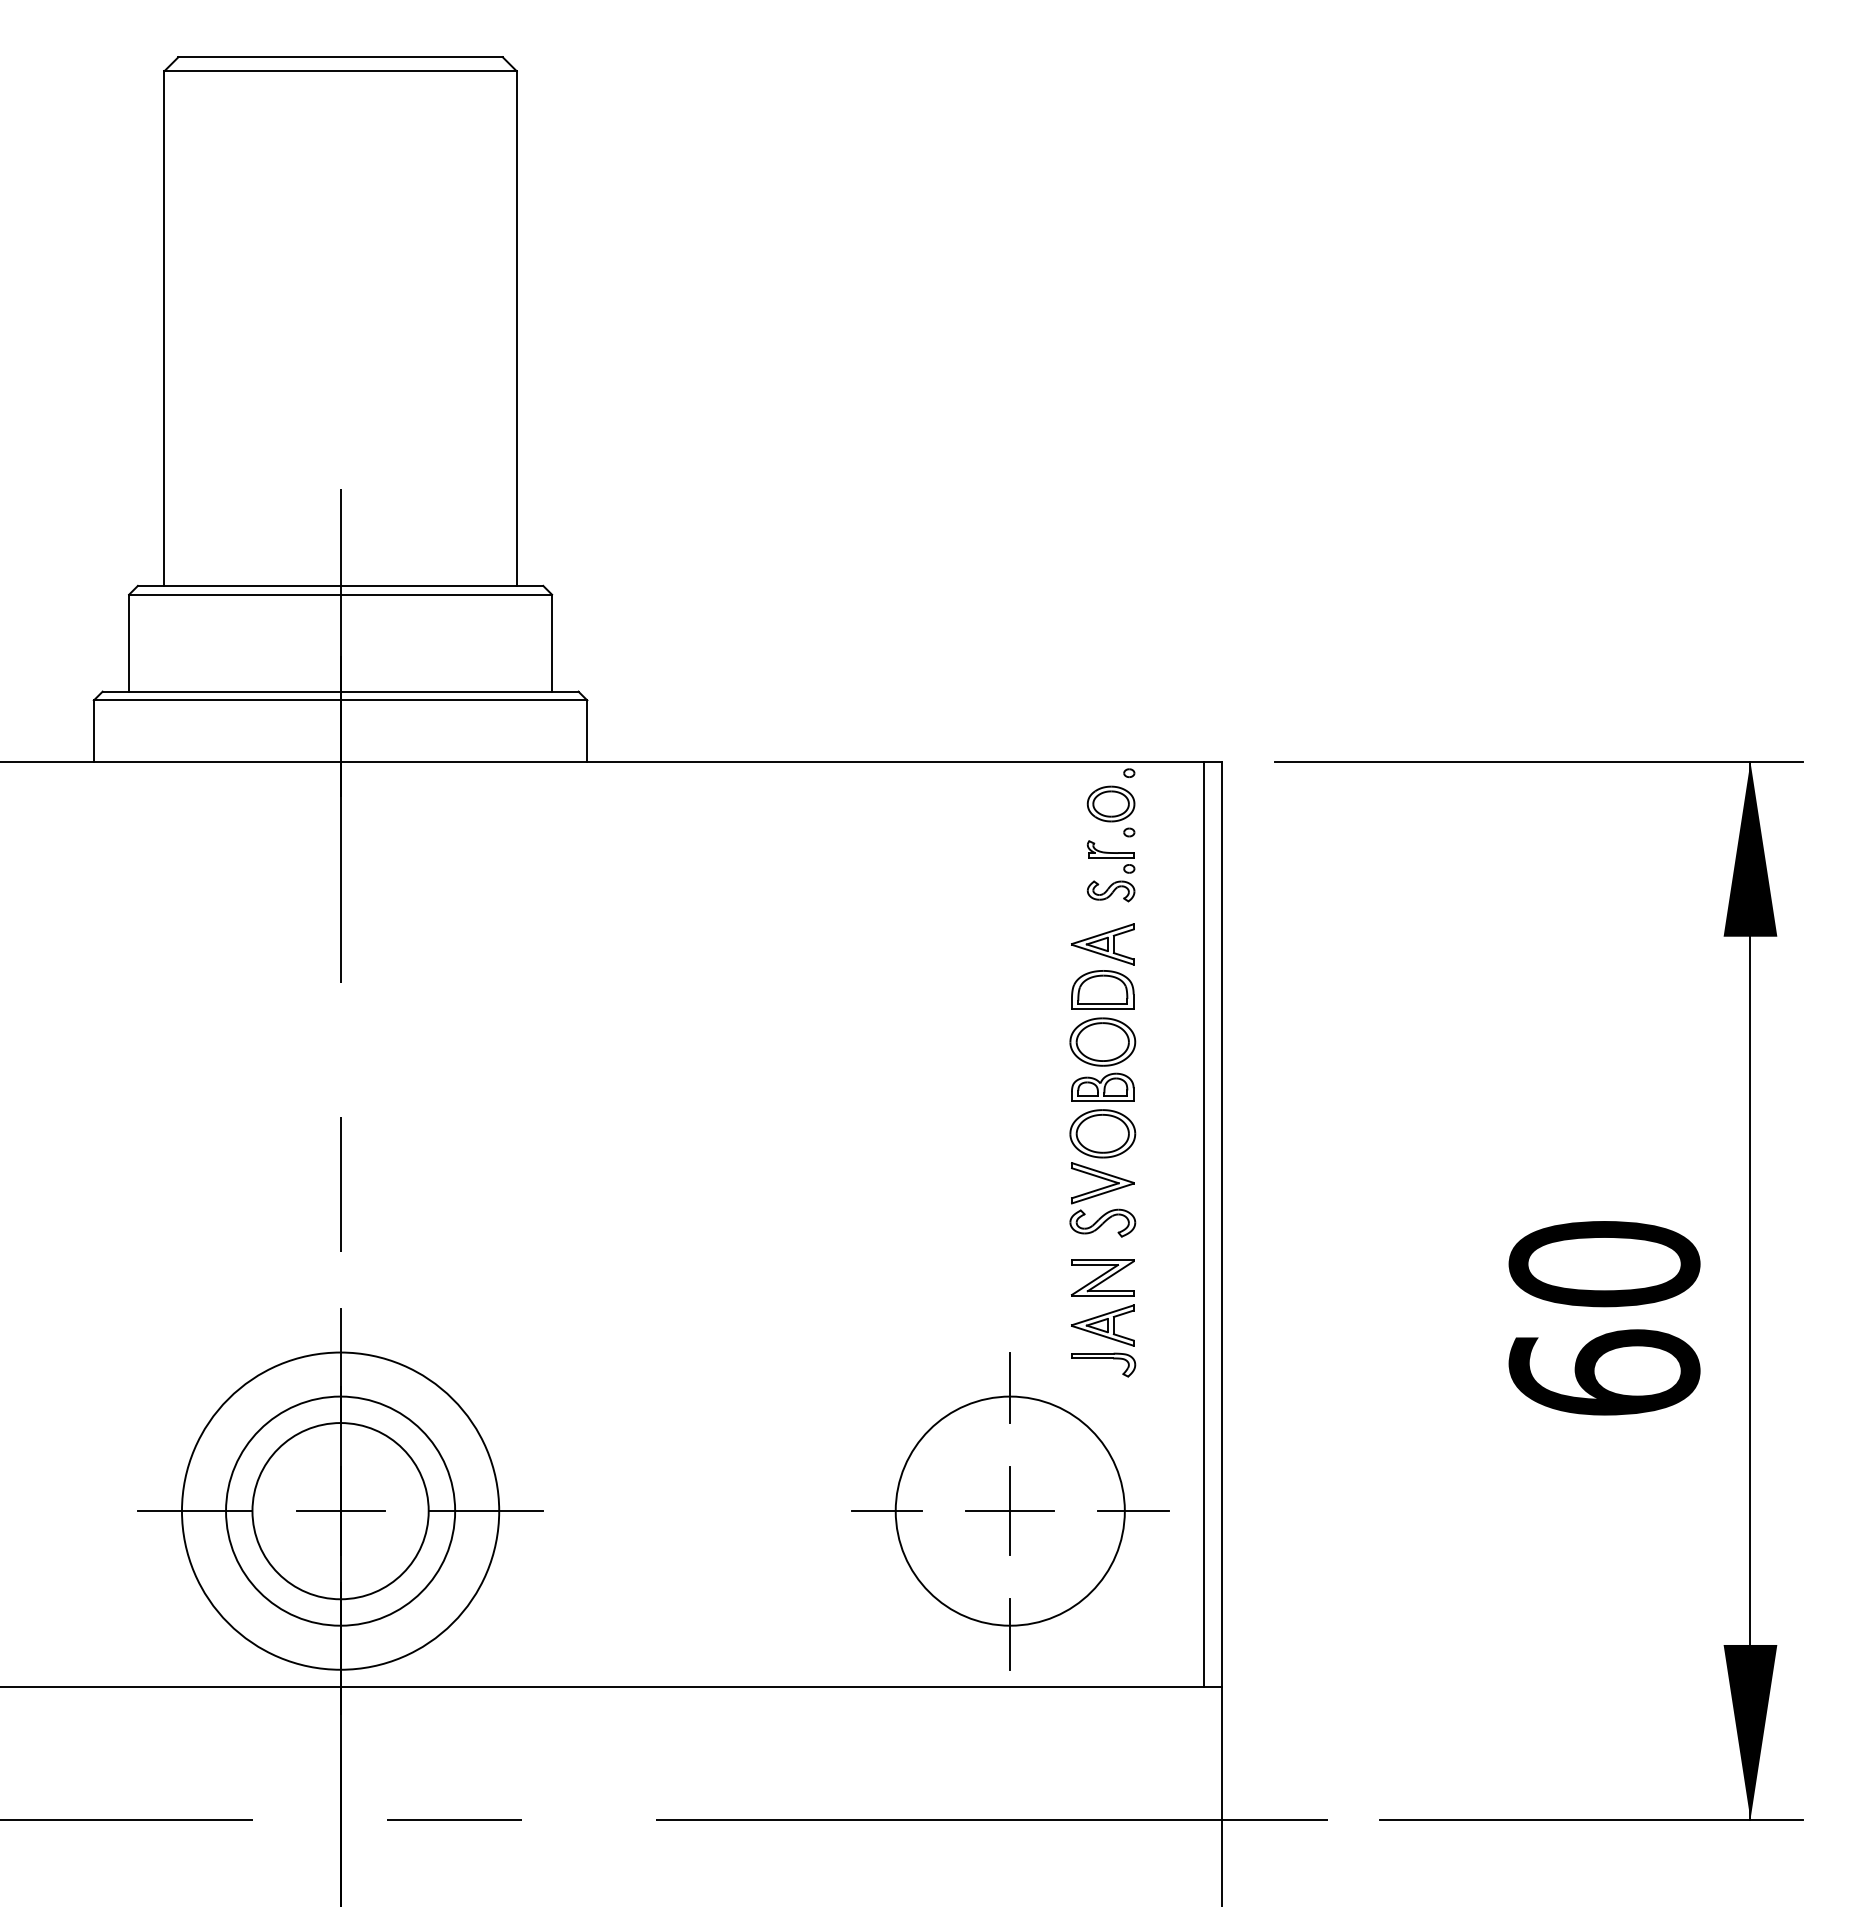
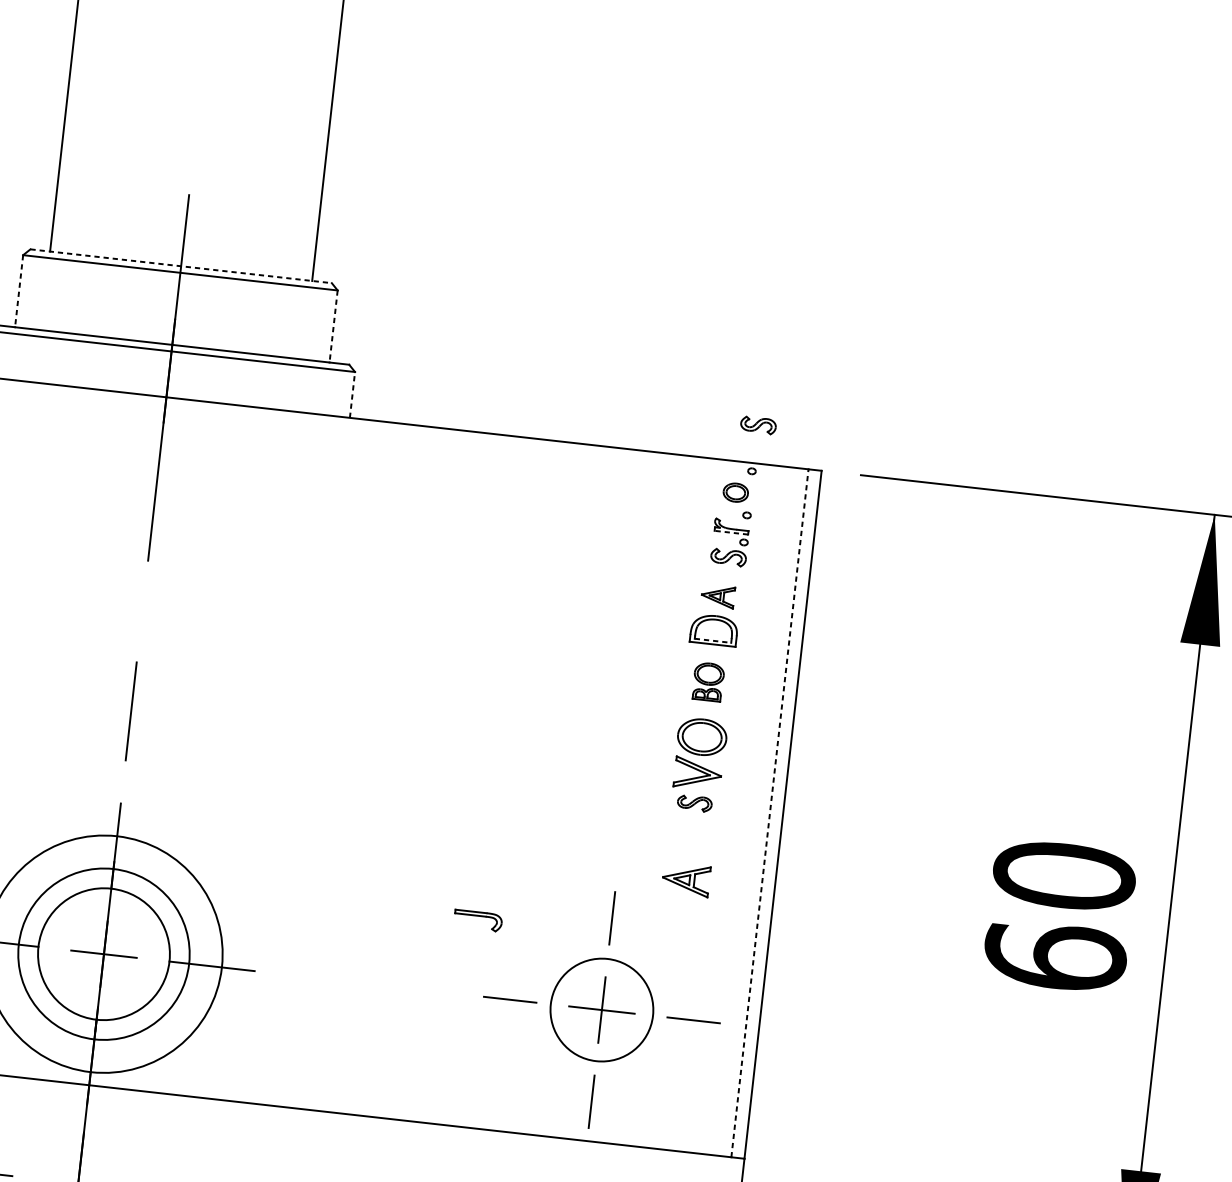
line: (340, 585) -> (181, 265), solid -> dashed
line: (129, 643) -> (19, 291), solid -> dashed
line: (552, 643) -> (333, 326), solid -> dashed
part: (1130, 711) -> (758, 425), added
line: (587, 731) -> (352, 395), solid -> dashed
part: (1110, 803) -> (735, 492), size x0.7
line: (1111, 857) -> (731, 532), solid -> dashed
part: (1102, 944) -> (717, 596), size x0.7
line: (1102, 1004) -> (712, 641), solid -> dashed
part: (1102, 1059) -> (708, 681), size x0.6
part: (1102, 1222) -> (694, 803), size x0.7
line: (1204, 1224) -> (770, 813), solid -> dashed
part: (1102, 1277) -> (689, 844), removed
part: (1103, 1364) -> (478, 920), moved
circle: (1009, 1510) -> (601, 1009), size x0.6

